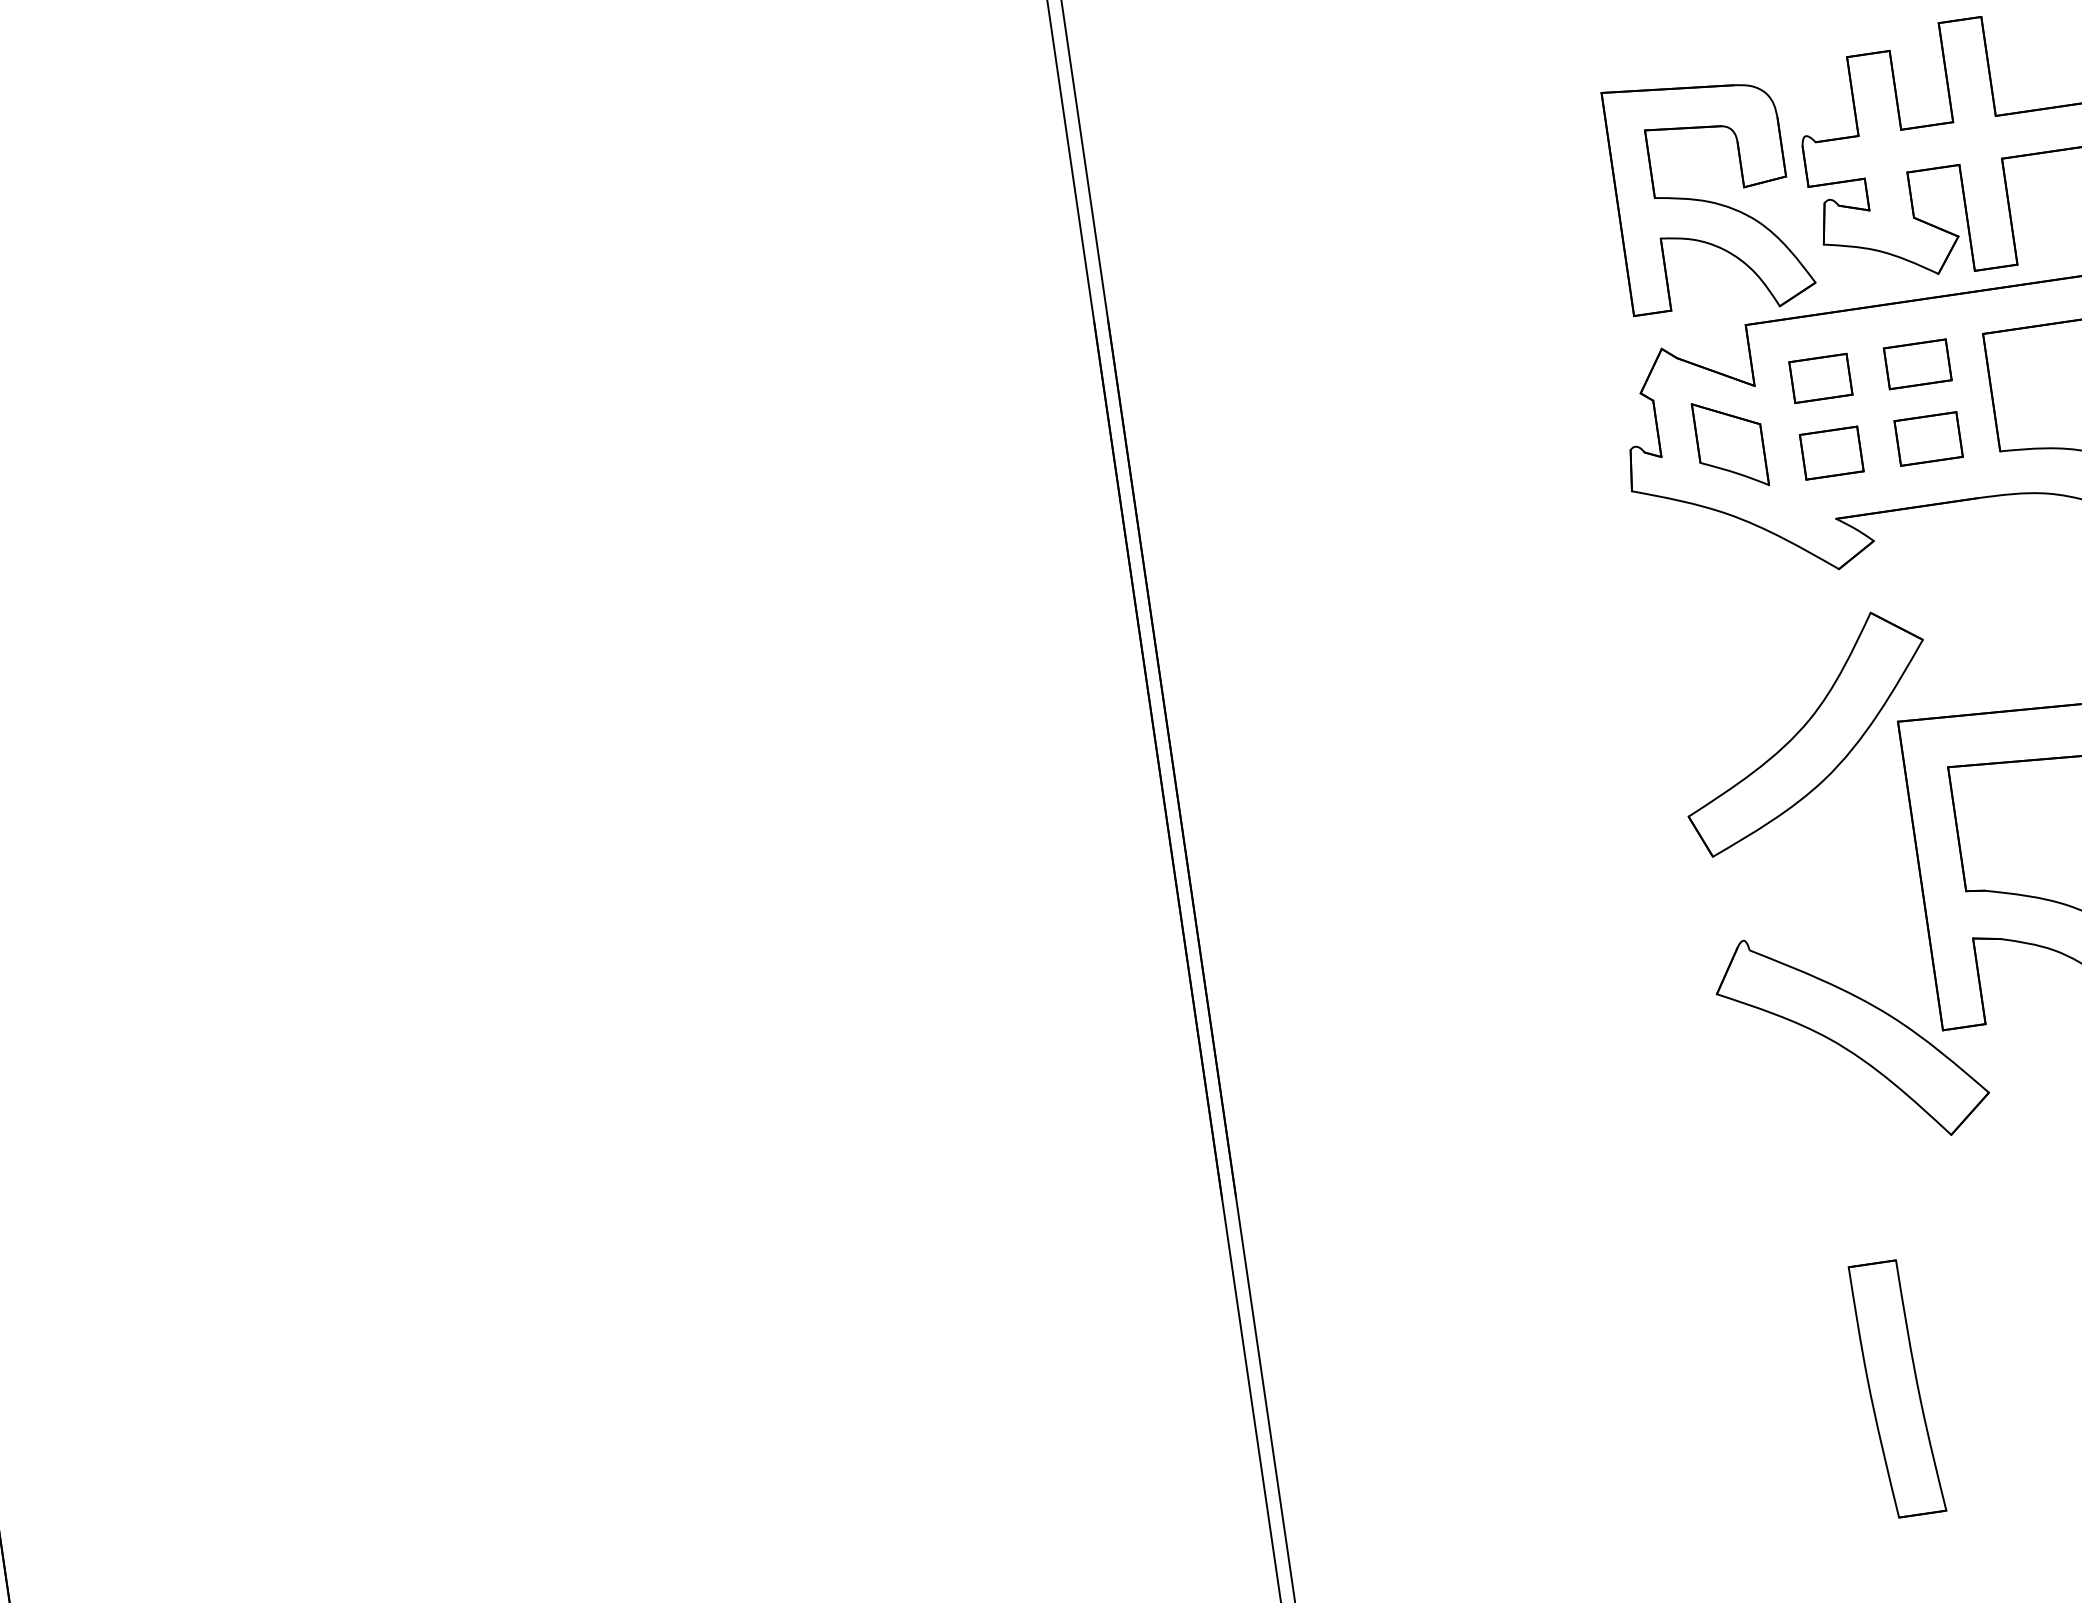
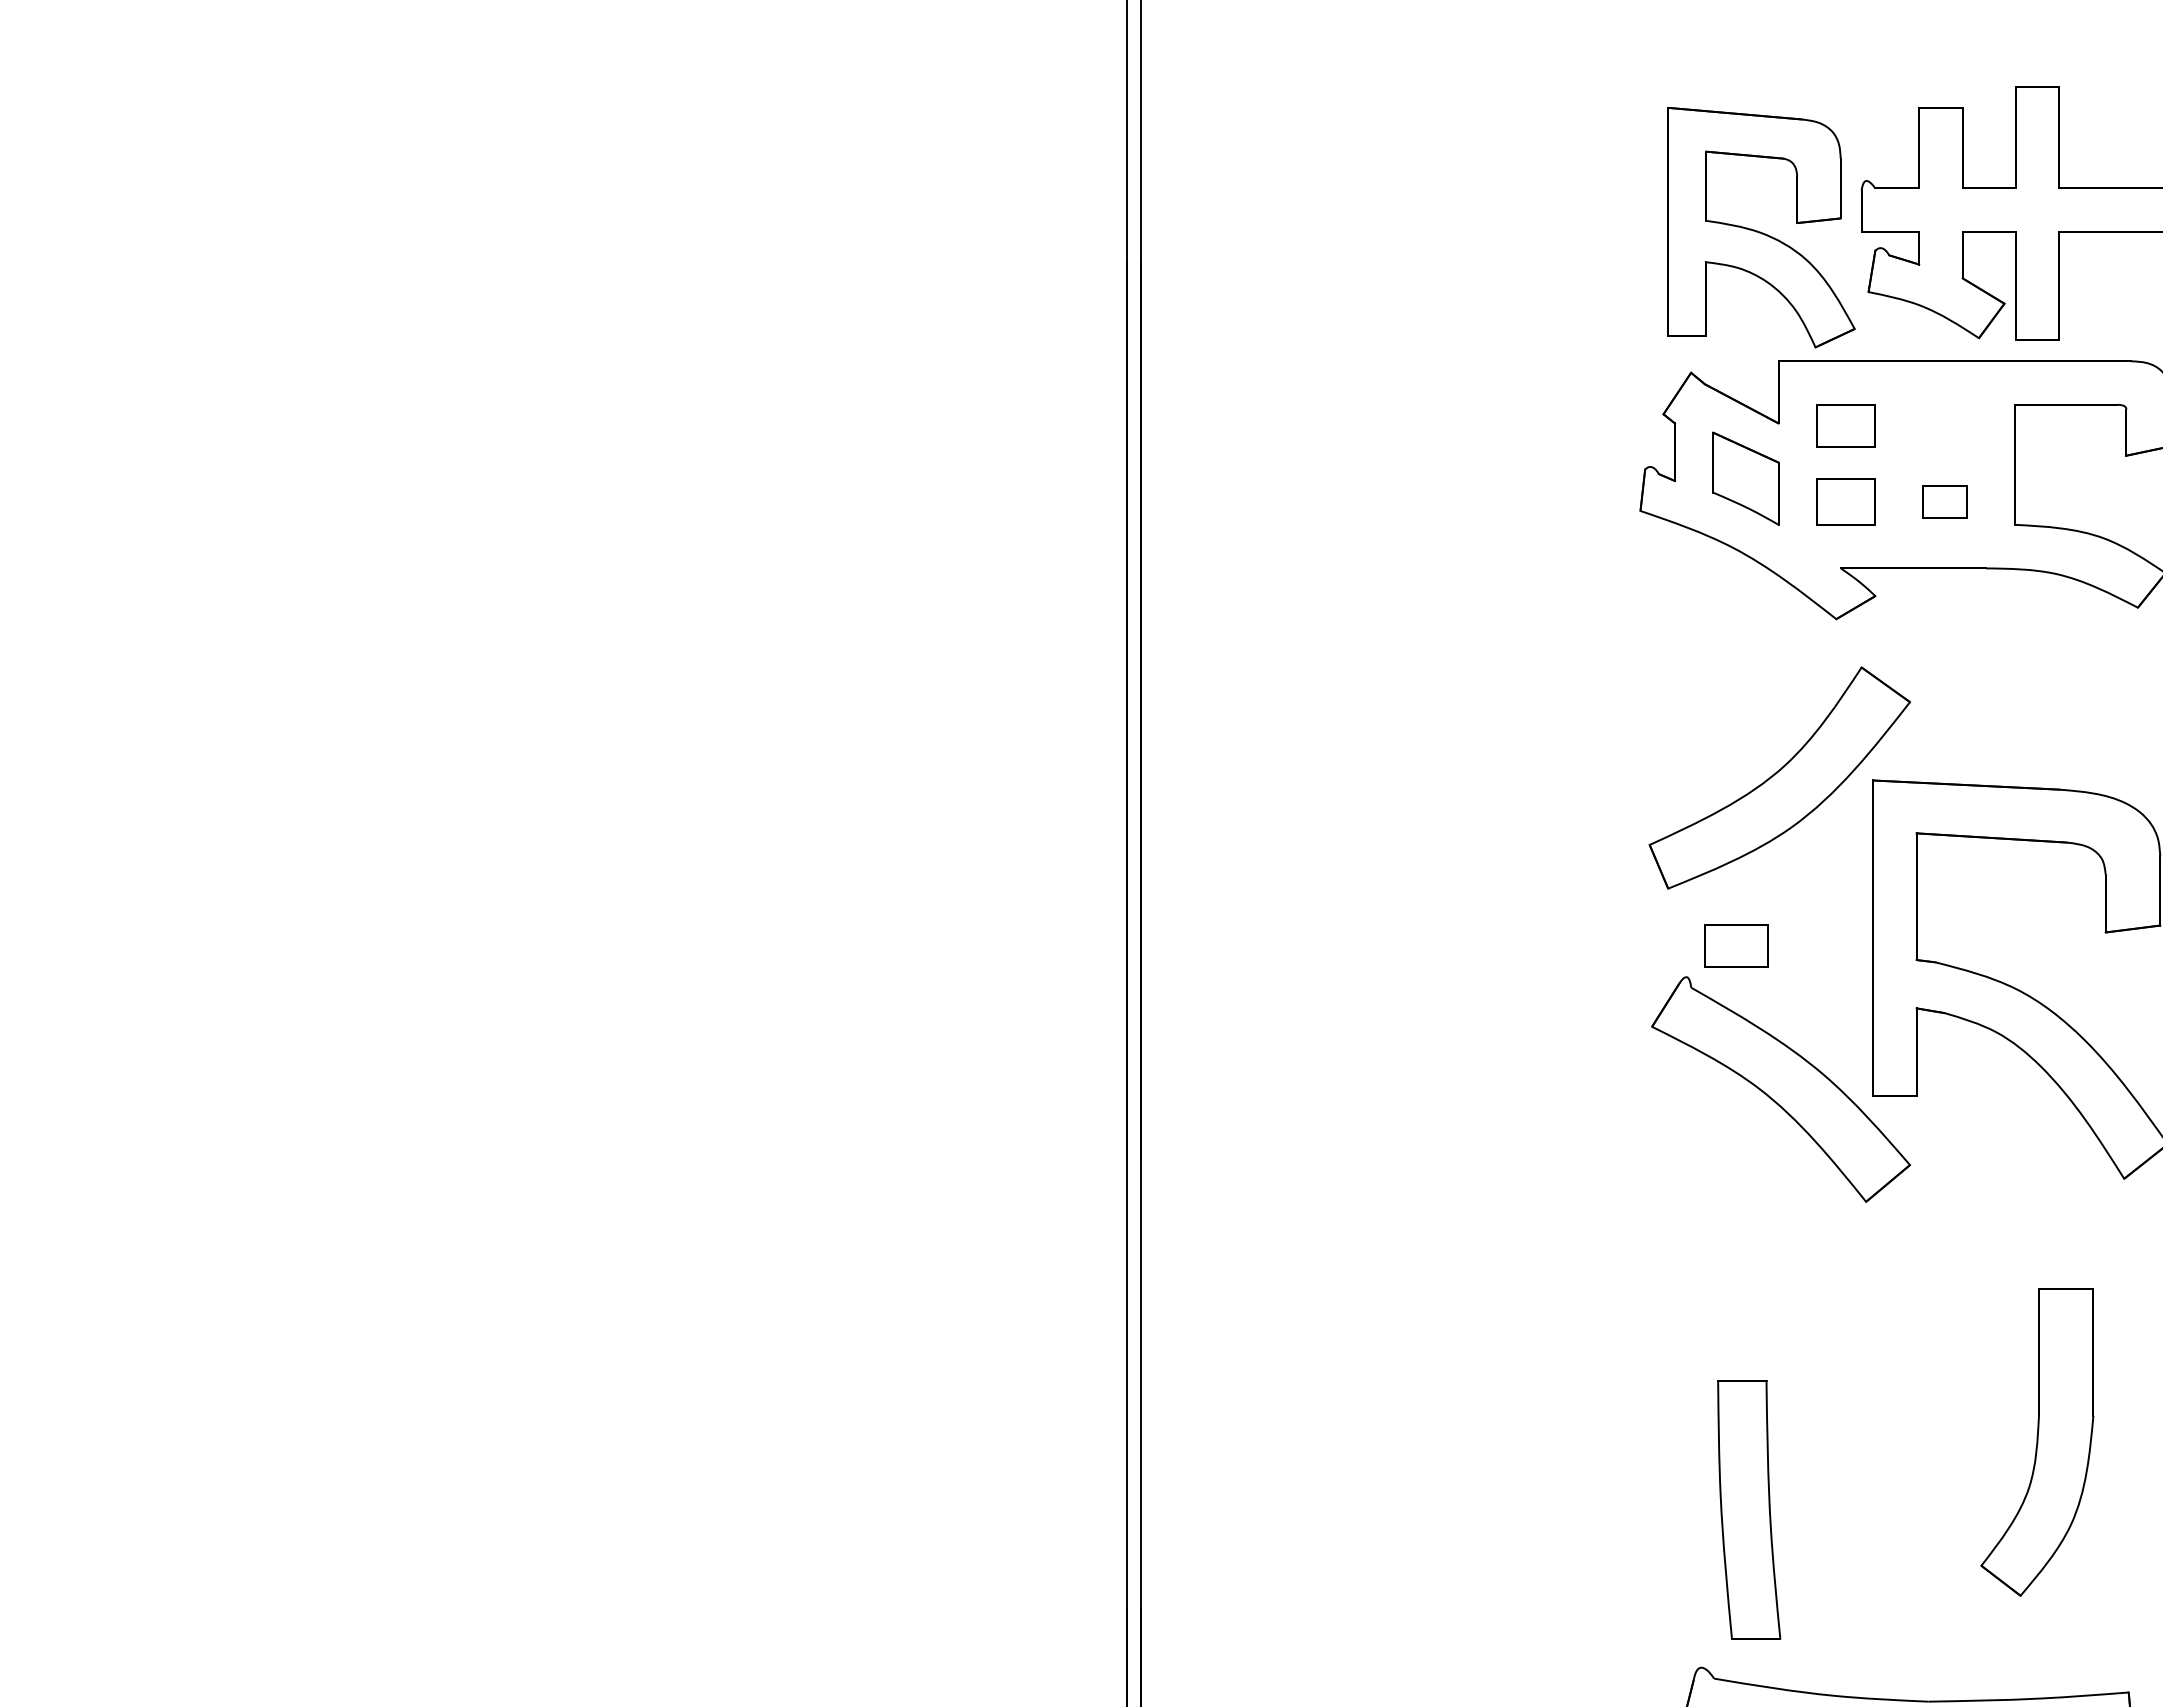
part: (1918, 364) -> (1736, 945), moved
part: (1928, 438) -> (1945, 501), size x0.7
part: (1897, 1388) -> (1749, 1509), moved

